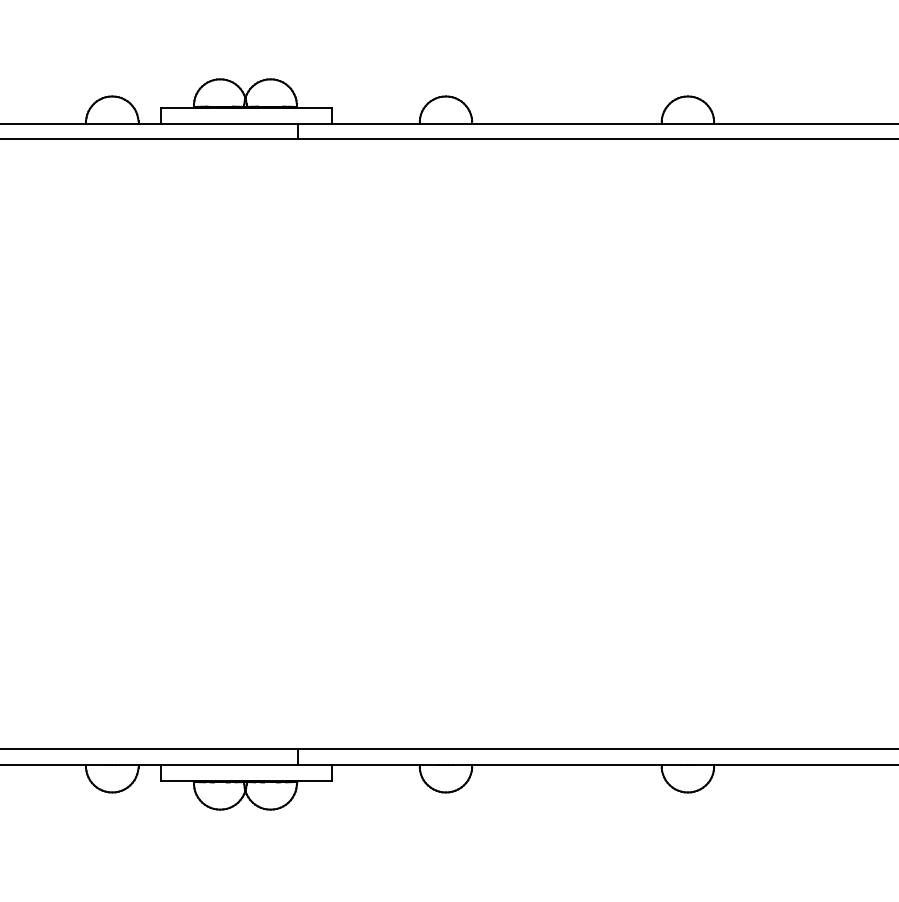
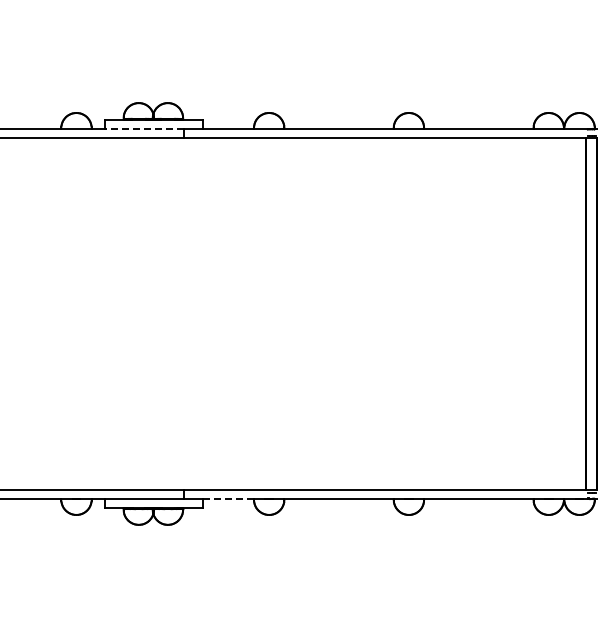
line: (230, 123) -> (144, 128), solid -> dashed
line: (377, 765) -> (229, 499), solid -> dashed

